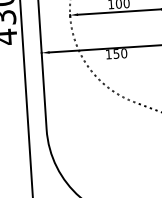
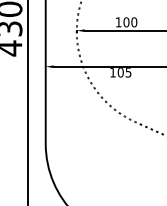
text: (120, 53) -> (124, 72), 150 -> 105

